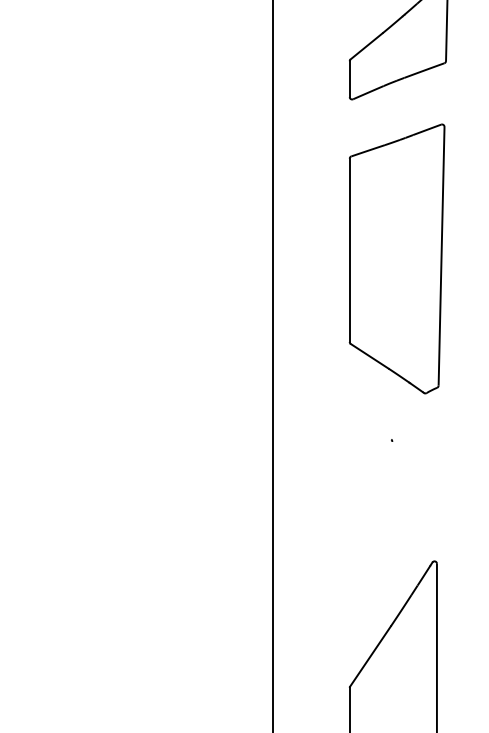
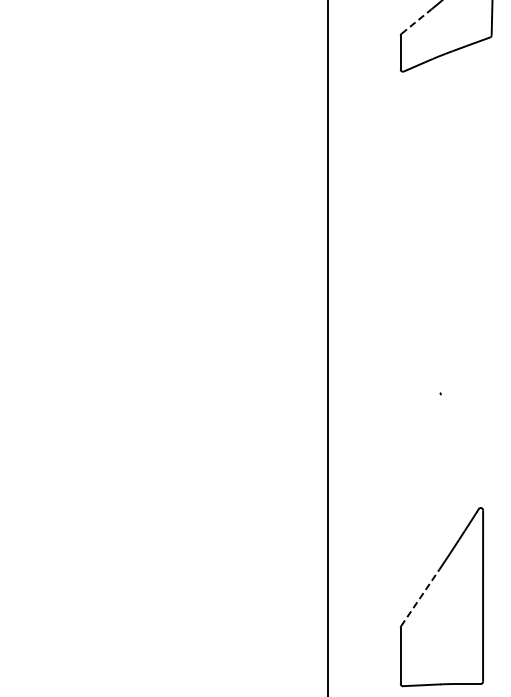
line: (366, 46) -> (416, 21), solid -> dashed
part: (397, 259) -> (445, 222), removed
line: (370, 656) -> (420, 597), solid -> dashed

